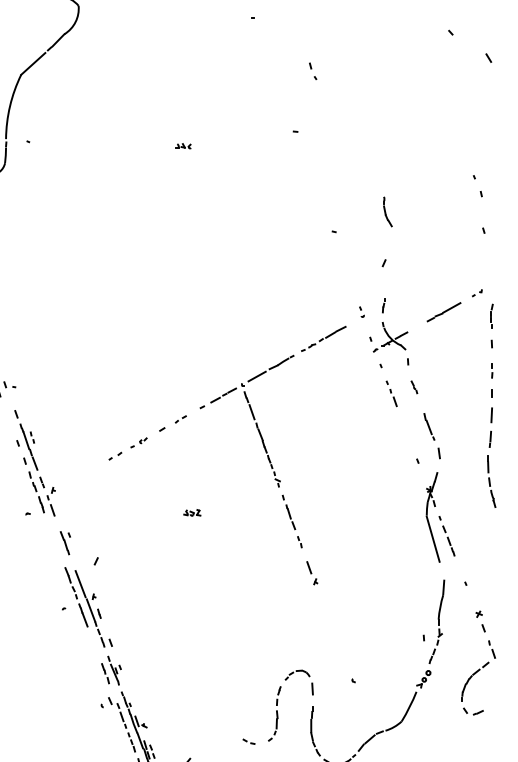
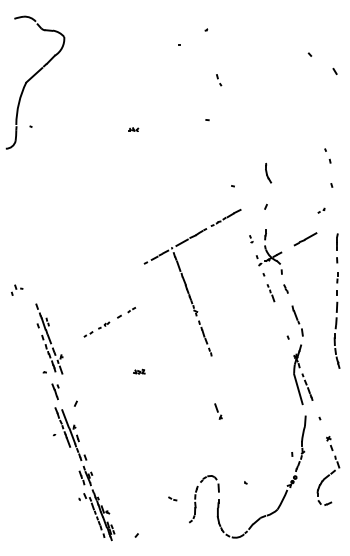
part: (477, 292) -> (321, 210), moved
part: (263, 438) -> (186, 283), moved
part: (35, 462) -> (49, 338), moved
part: (248, 741) -> (172, 498), moved

